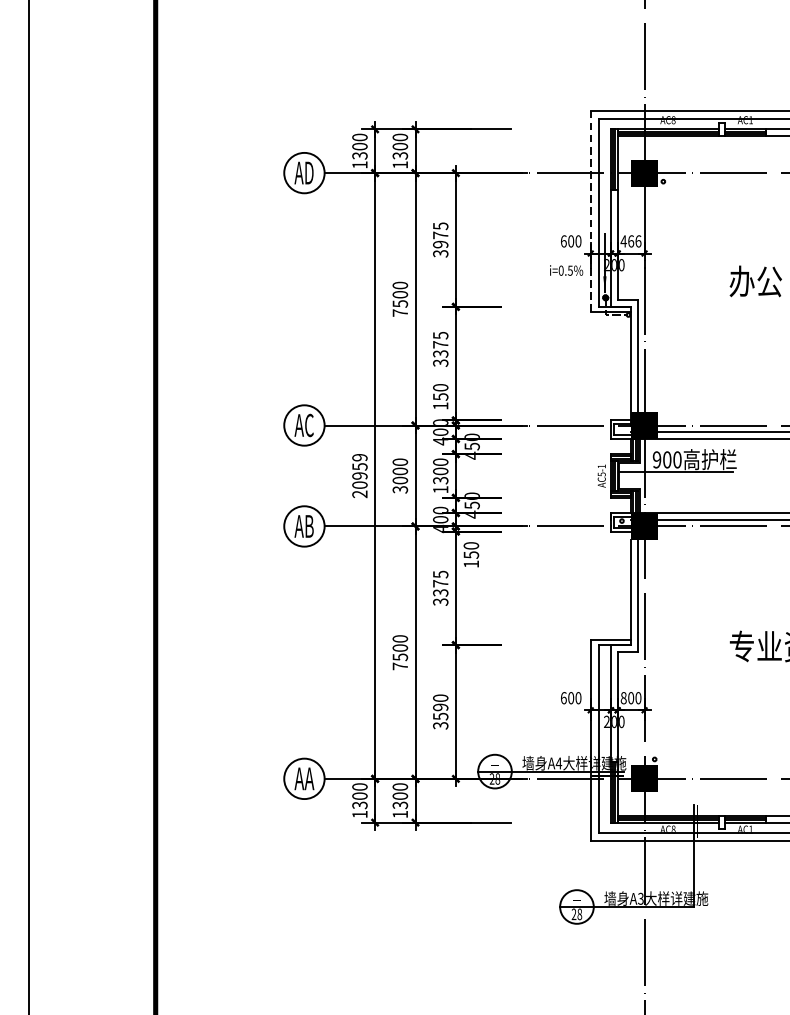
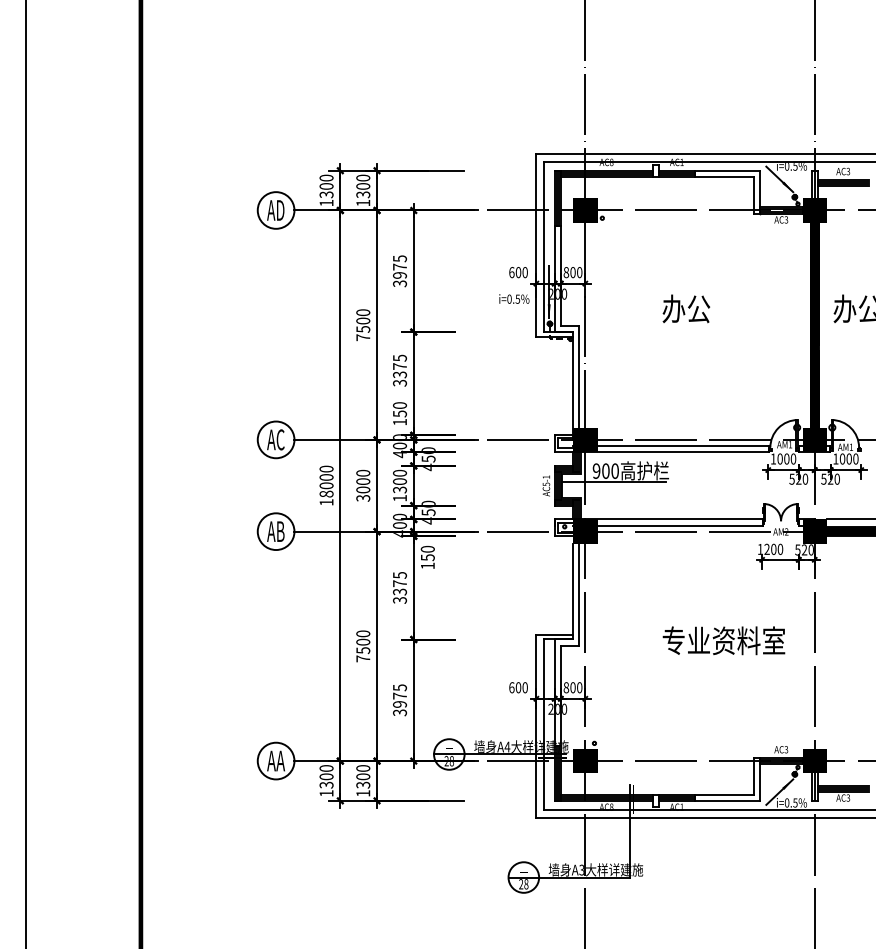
line: (590, 210) -> (536, 244), dashed -> solid
text: (630, 241) -> (572, 272), 466 -> 800
text: (359, 475) -> (326, 485), 20959 -> 18000
text: (441, 706) -> (400, 695), 3590 -> 3975

